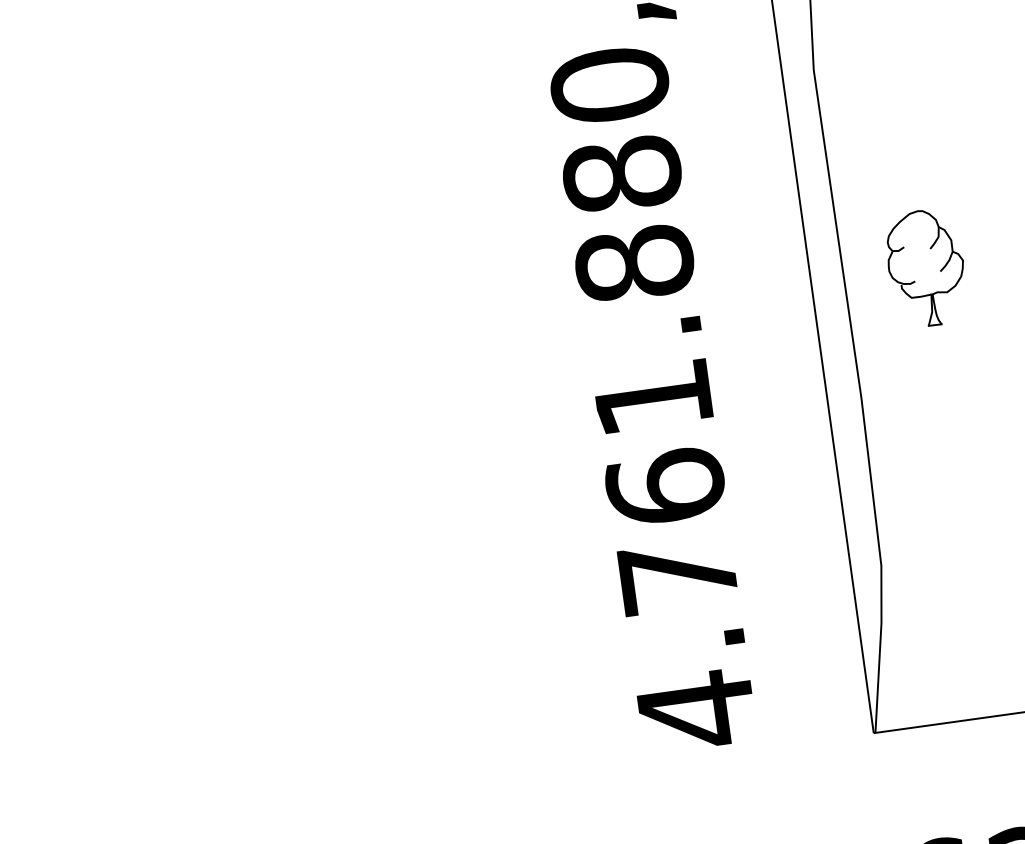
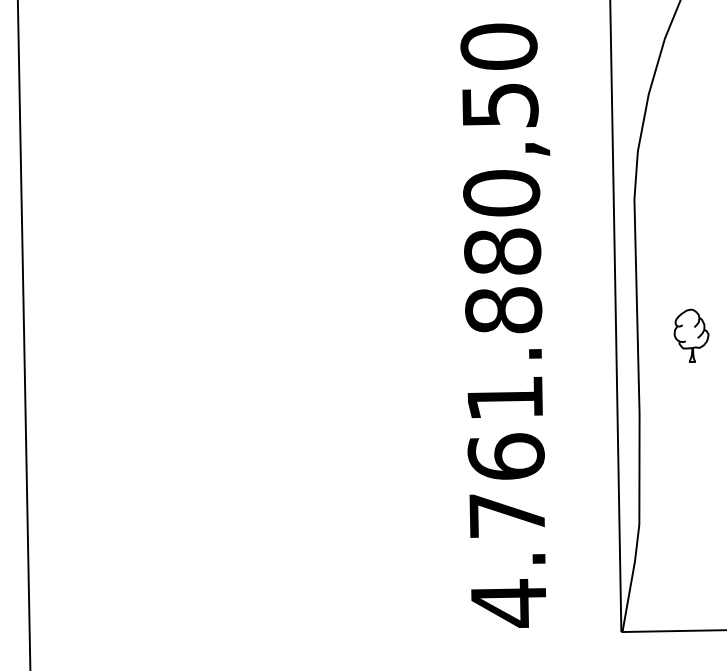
part: (926, 267) -> (691, 335), size x0.7

